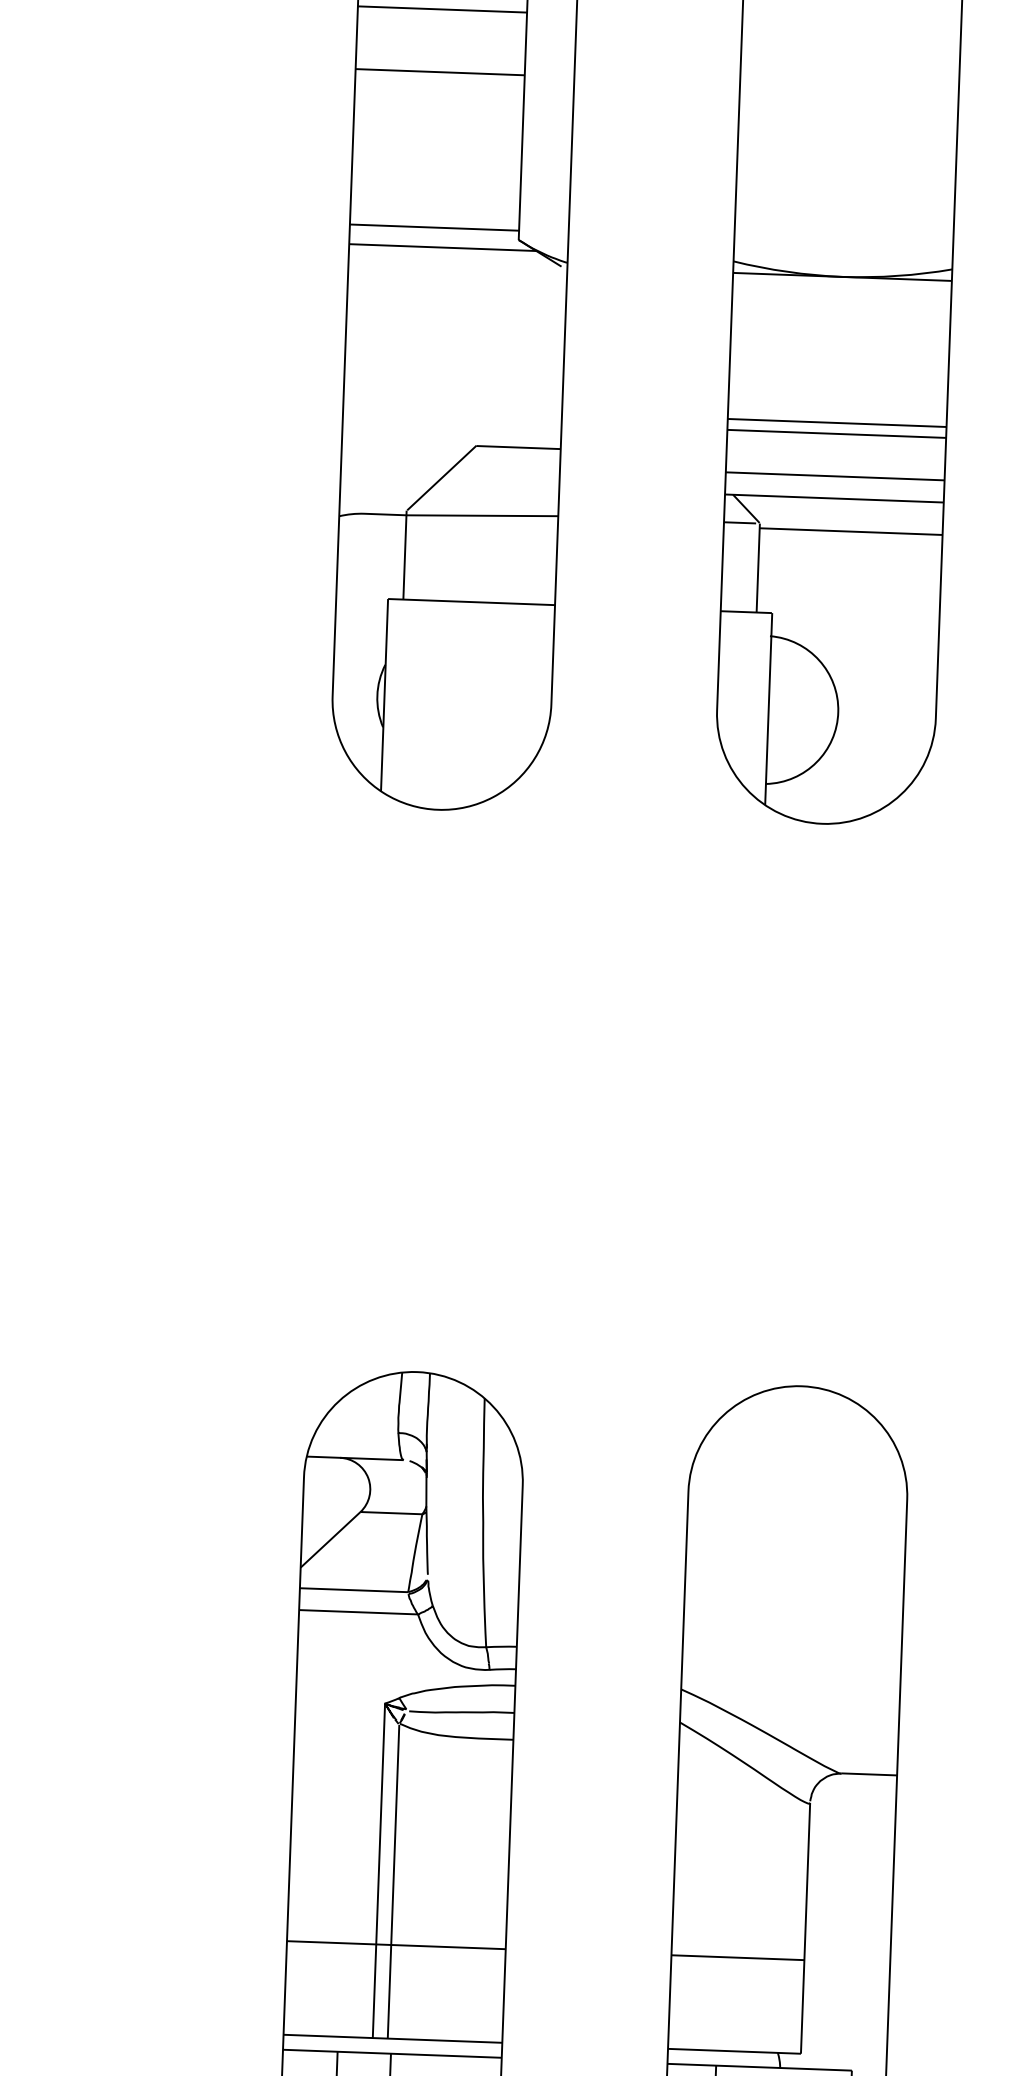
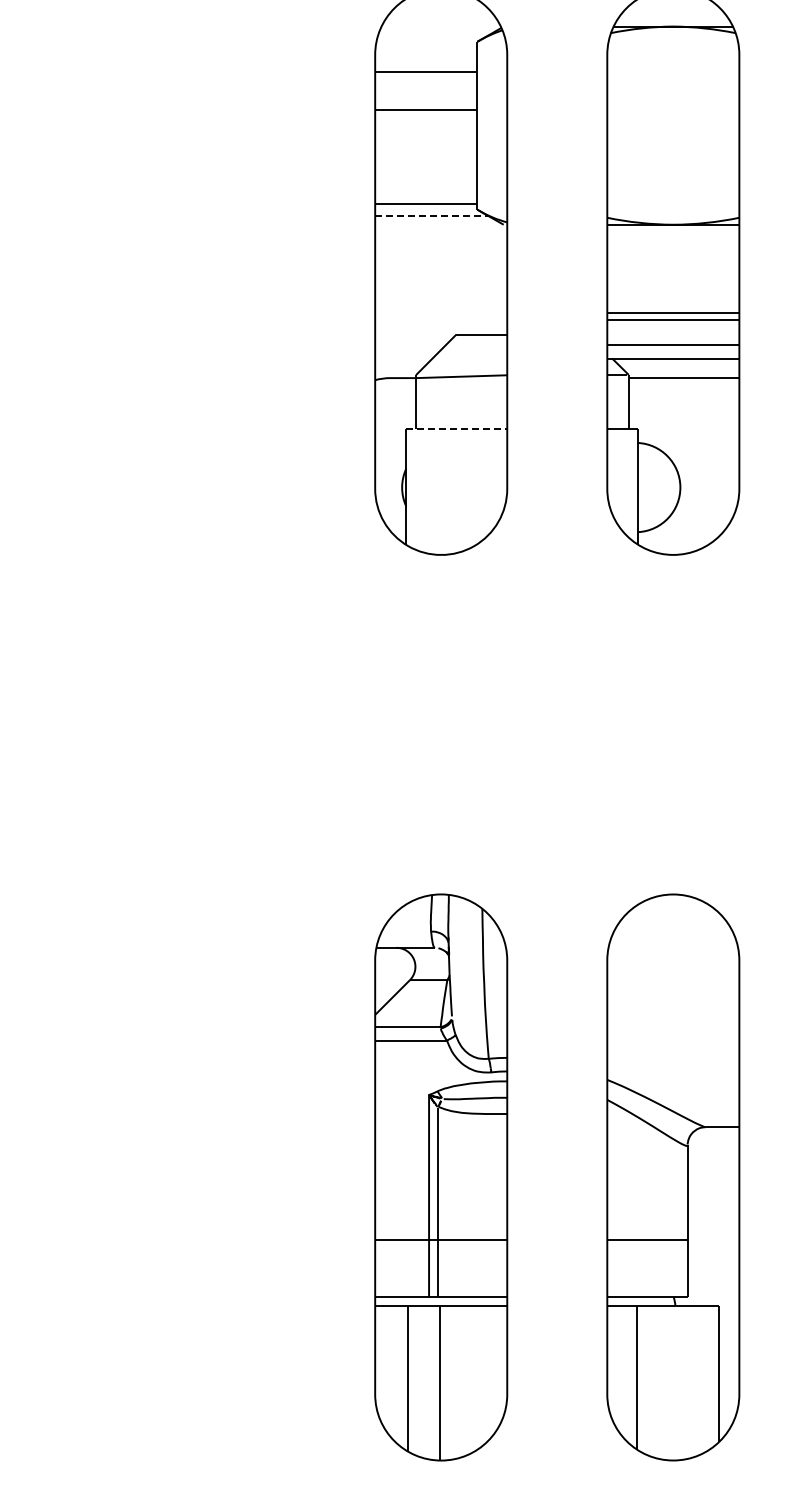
line: (444, 246) -> (432, 215), solid -> dashed
line: (472, 601) -> (457, 428), solid -> dashed

